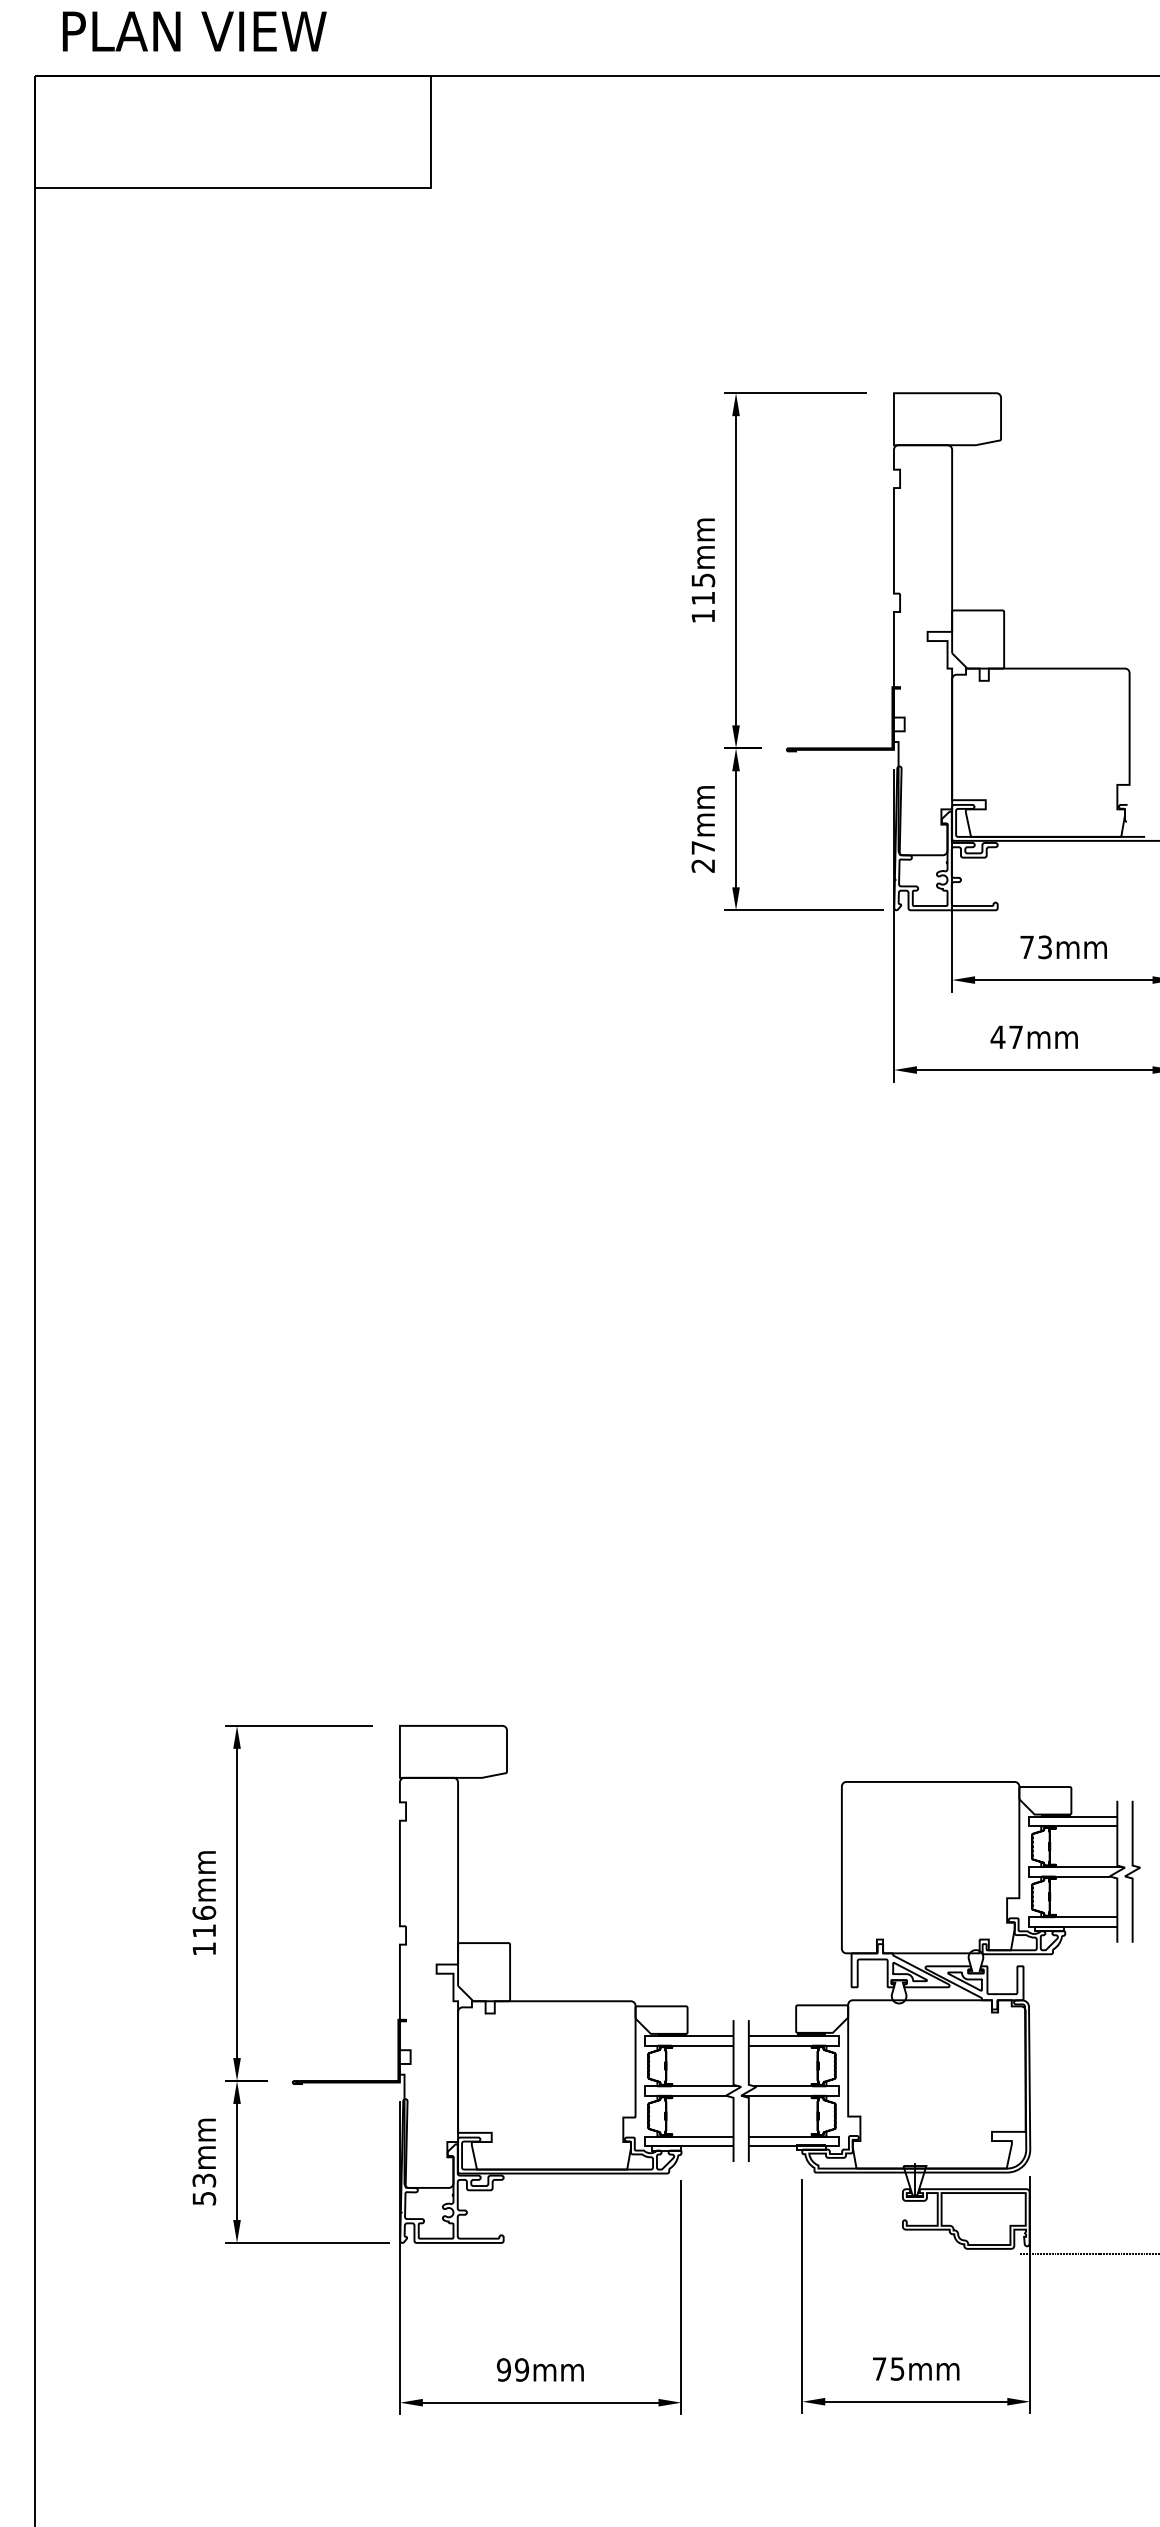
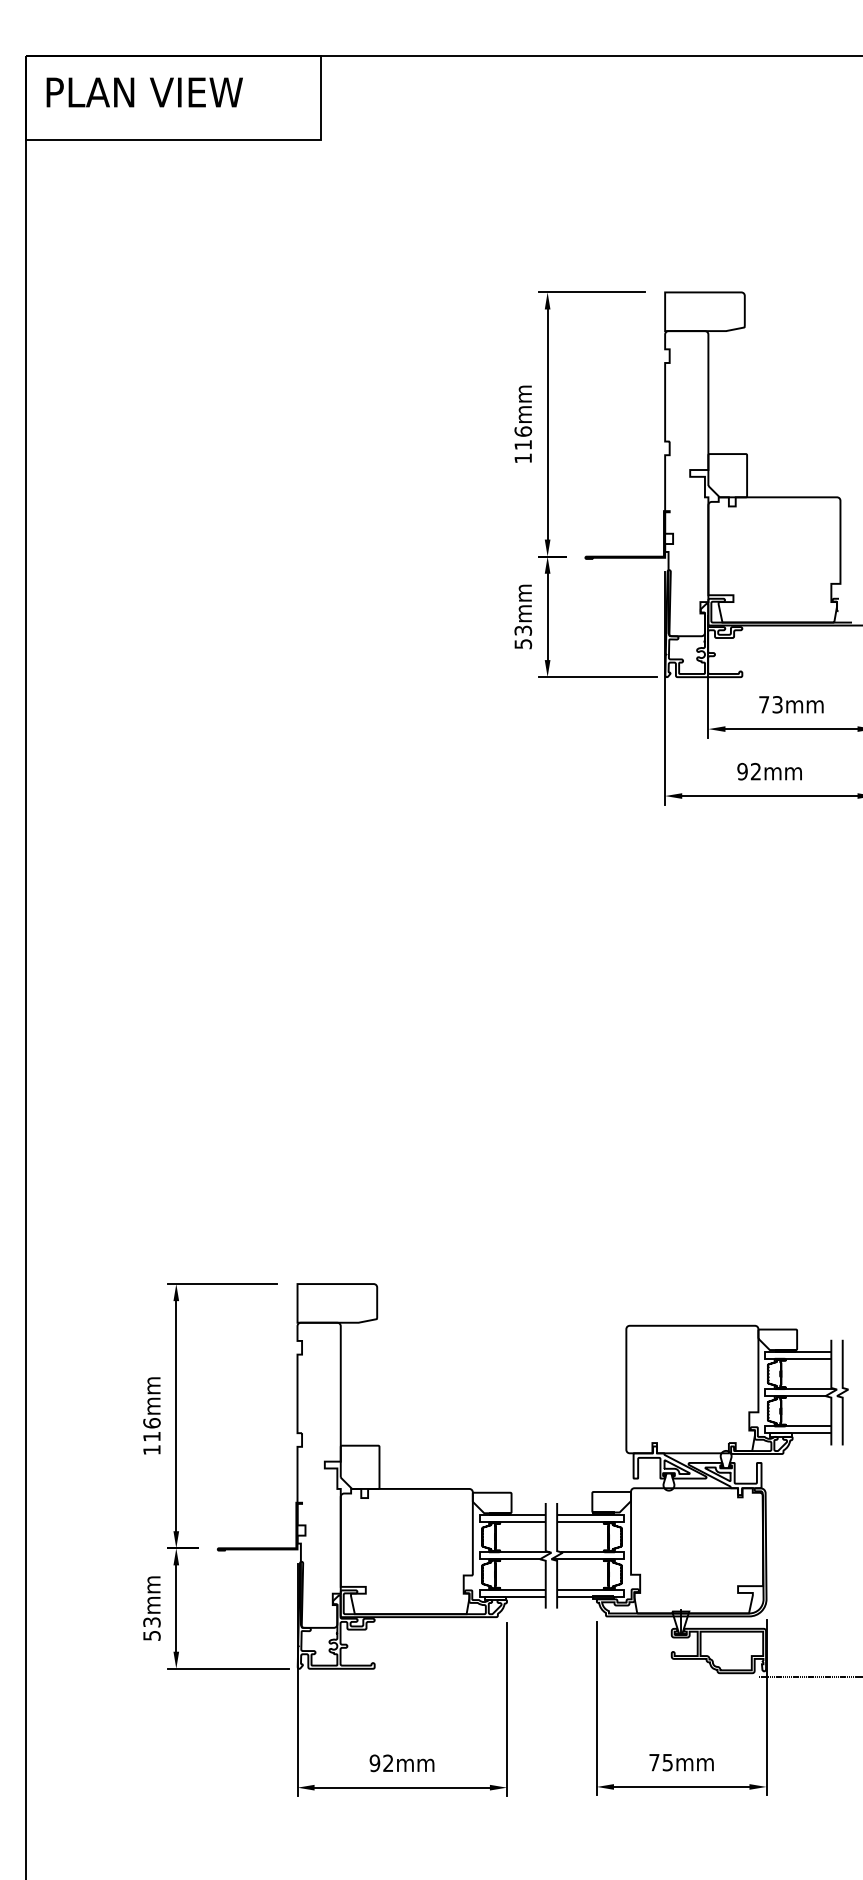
text: (194, 31) -> (144, 92), moved
text: (703, 580) -> (523, 431), 115mm -> 116mm
text: (703, 856) -> (523, 637), 27mm -> 53mm
text: (1006, 1037) -> (748, 771), 47mm -> 92mm
text: (522, 2369) -> (388, 1762), 99mm -> 92mm

